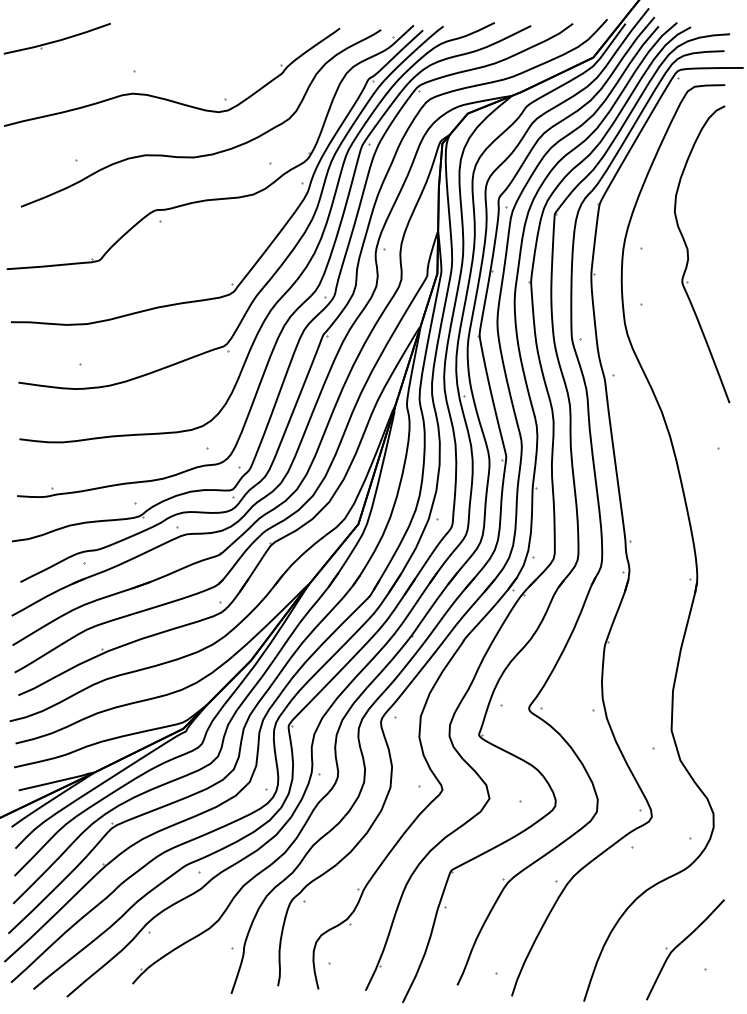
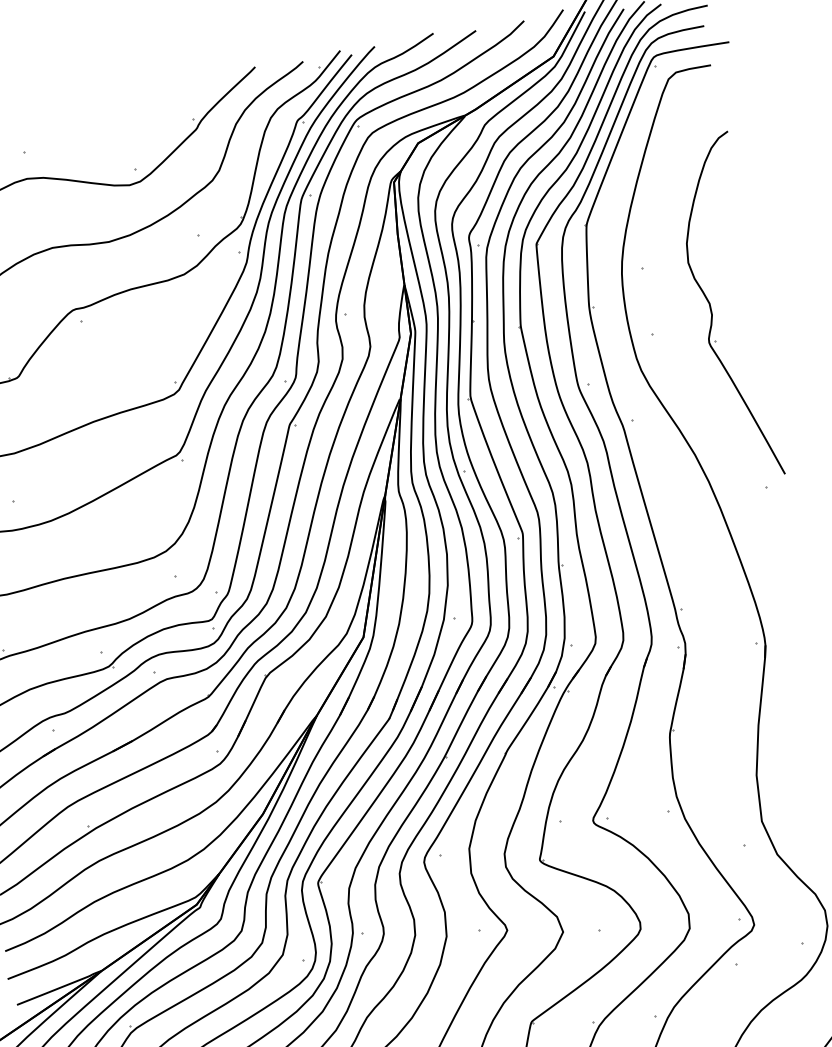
part: (688, 254) -> (711, 309), moved

